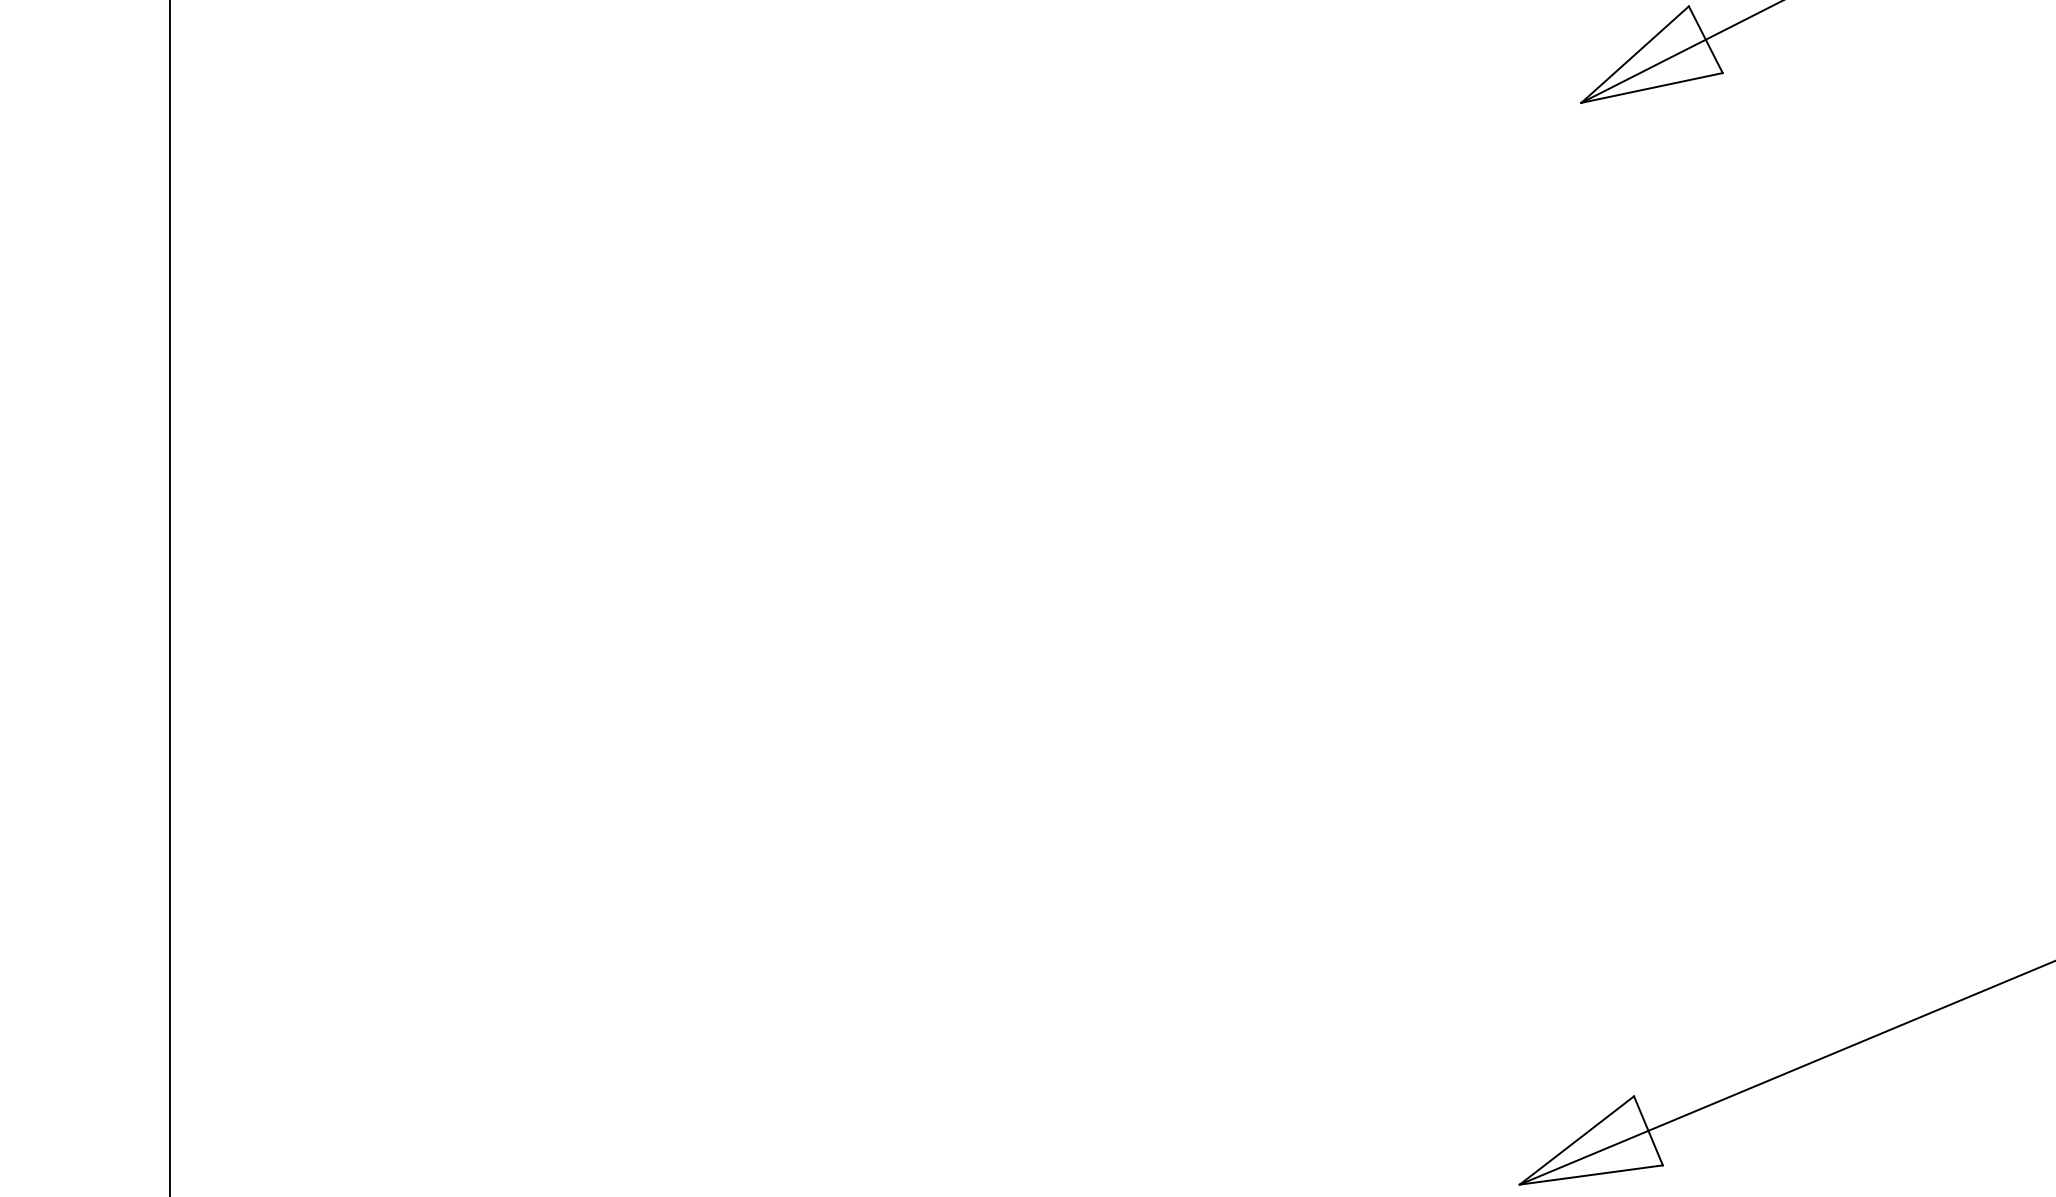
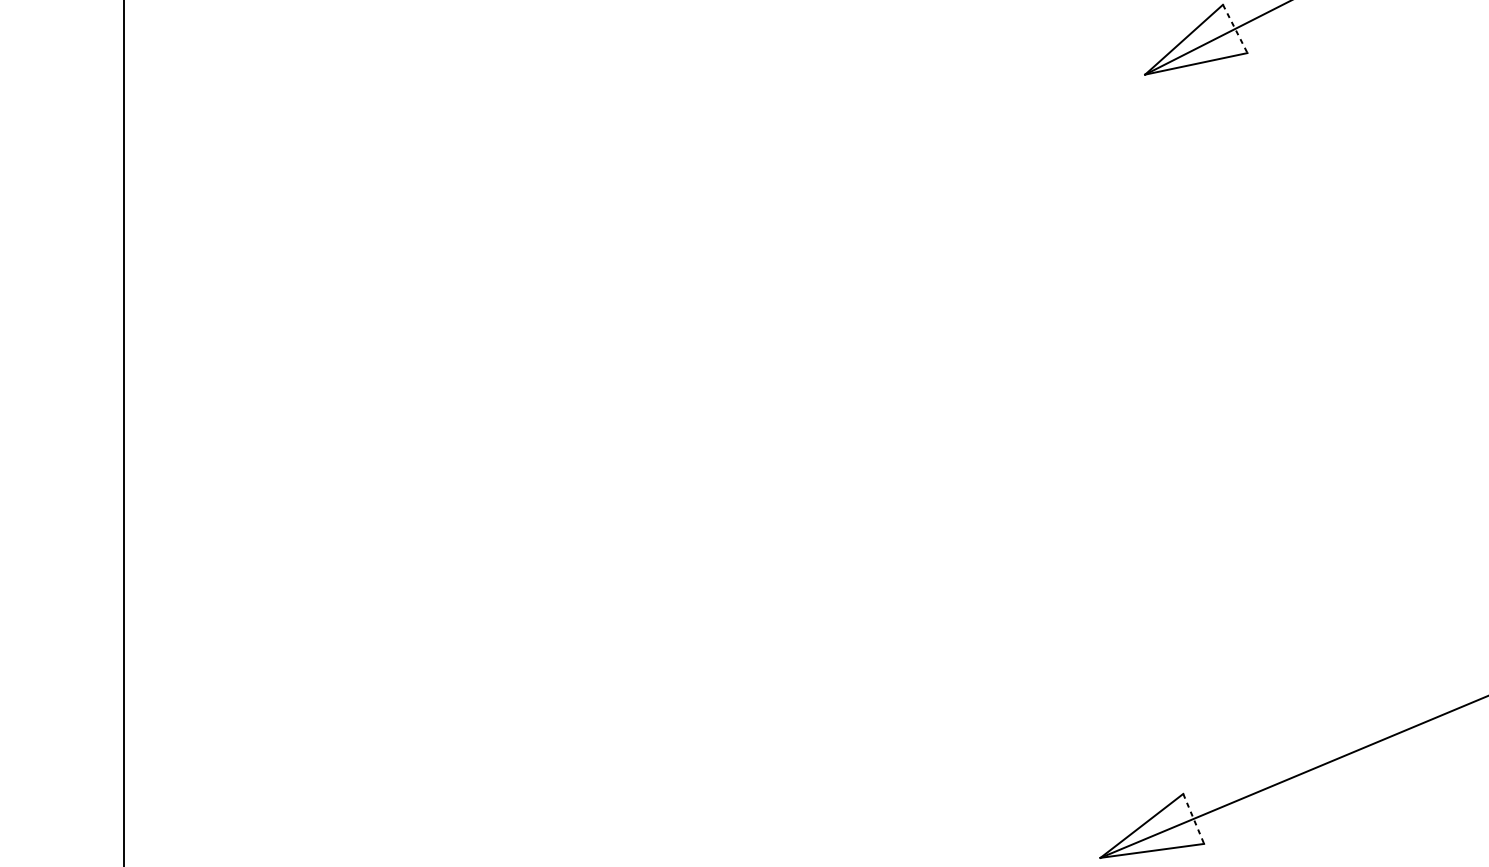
line: (1706, 40) -> (1235, 29), solid -> dashed
line: (1648, 1131) -> (1193, 819), solid -> dashed

